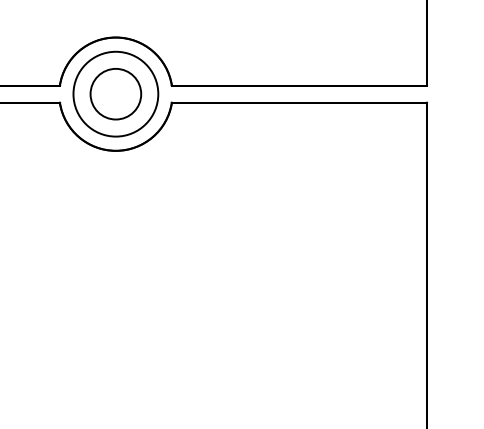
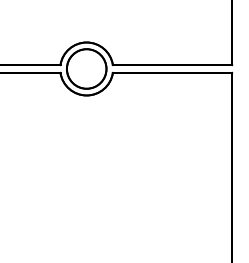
circle: (115, 93) -> (86, 68), size x1.67

